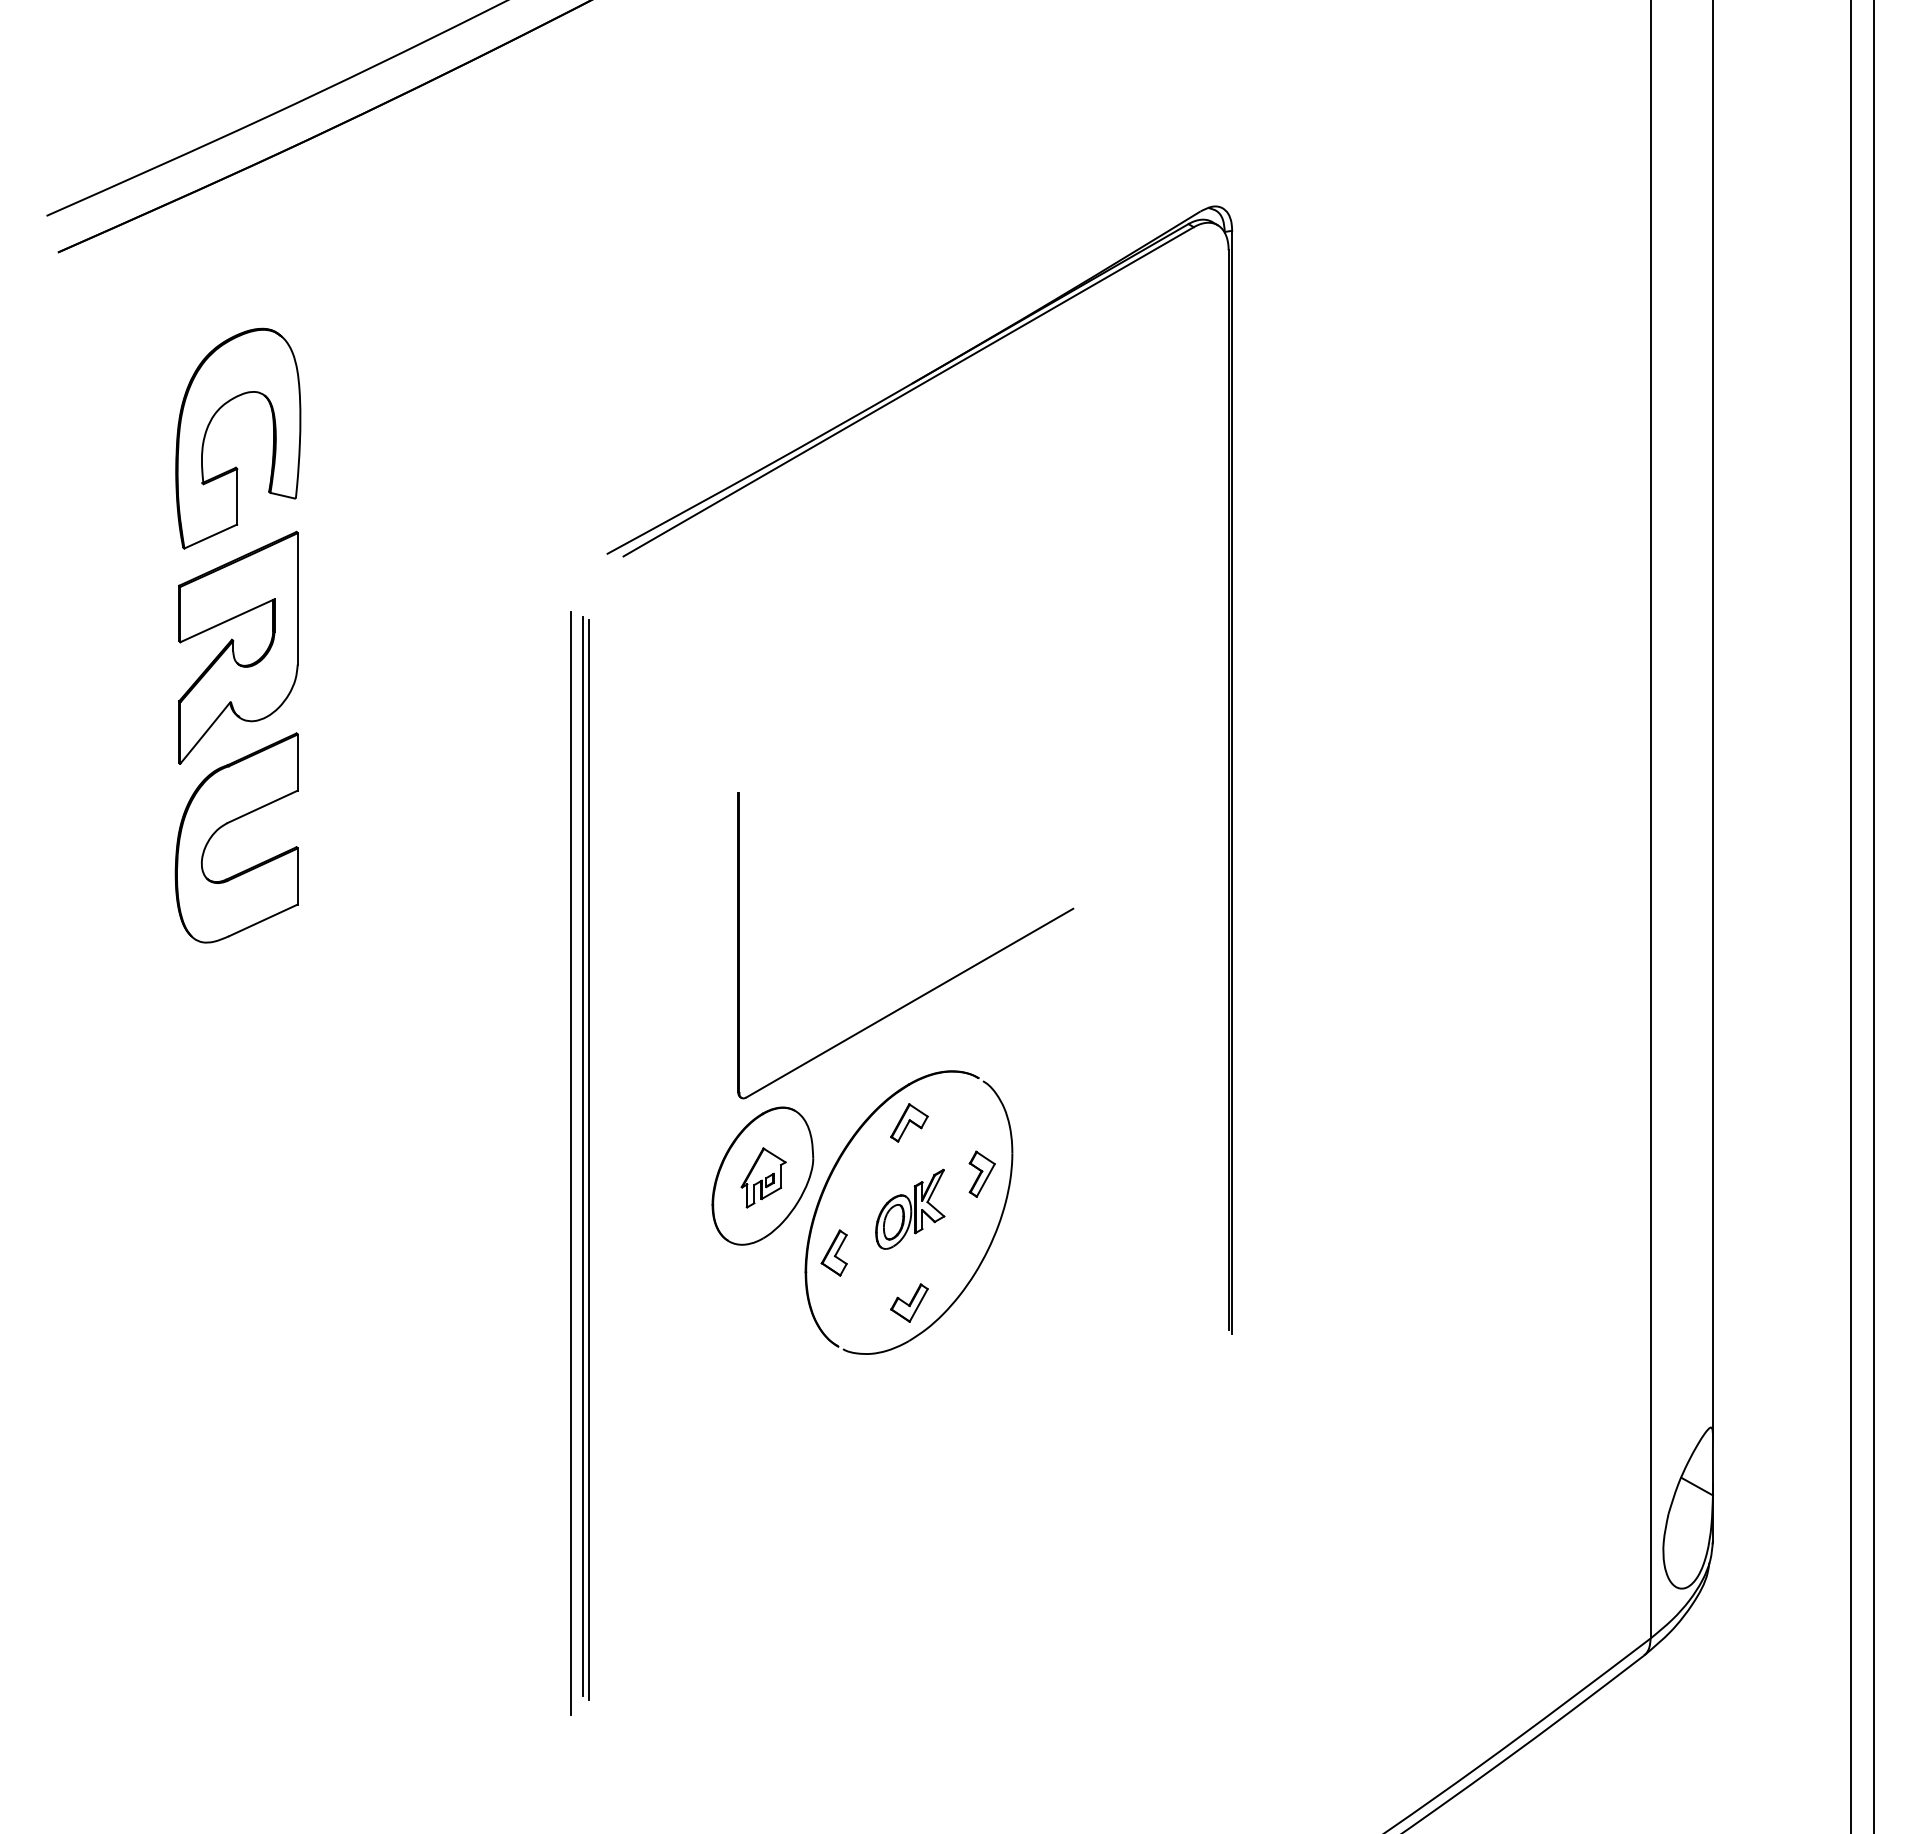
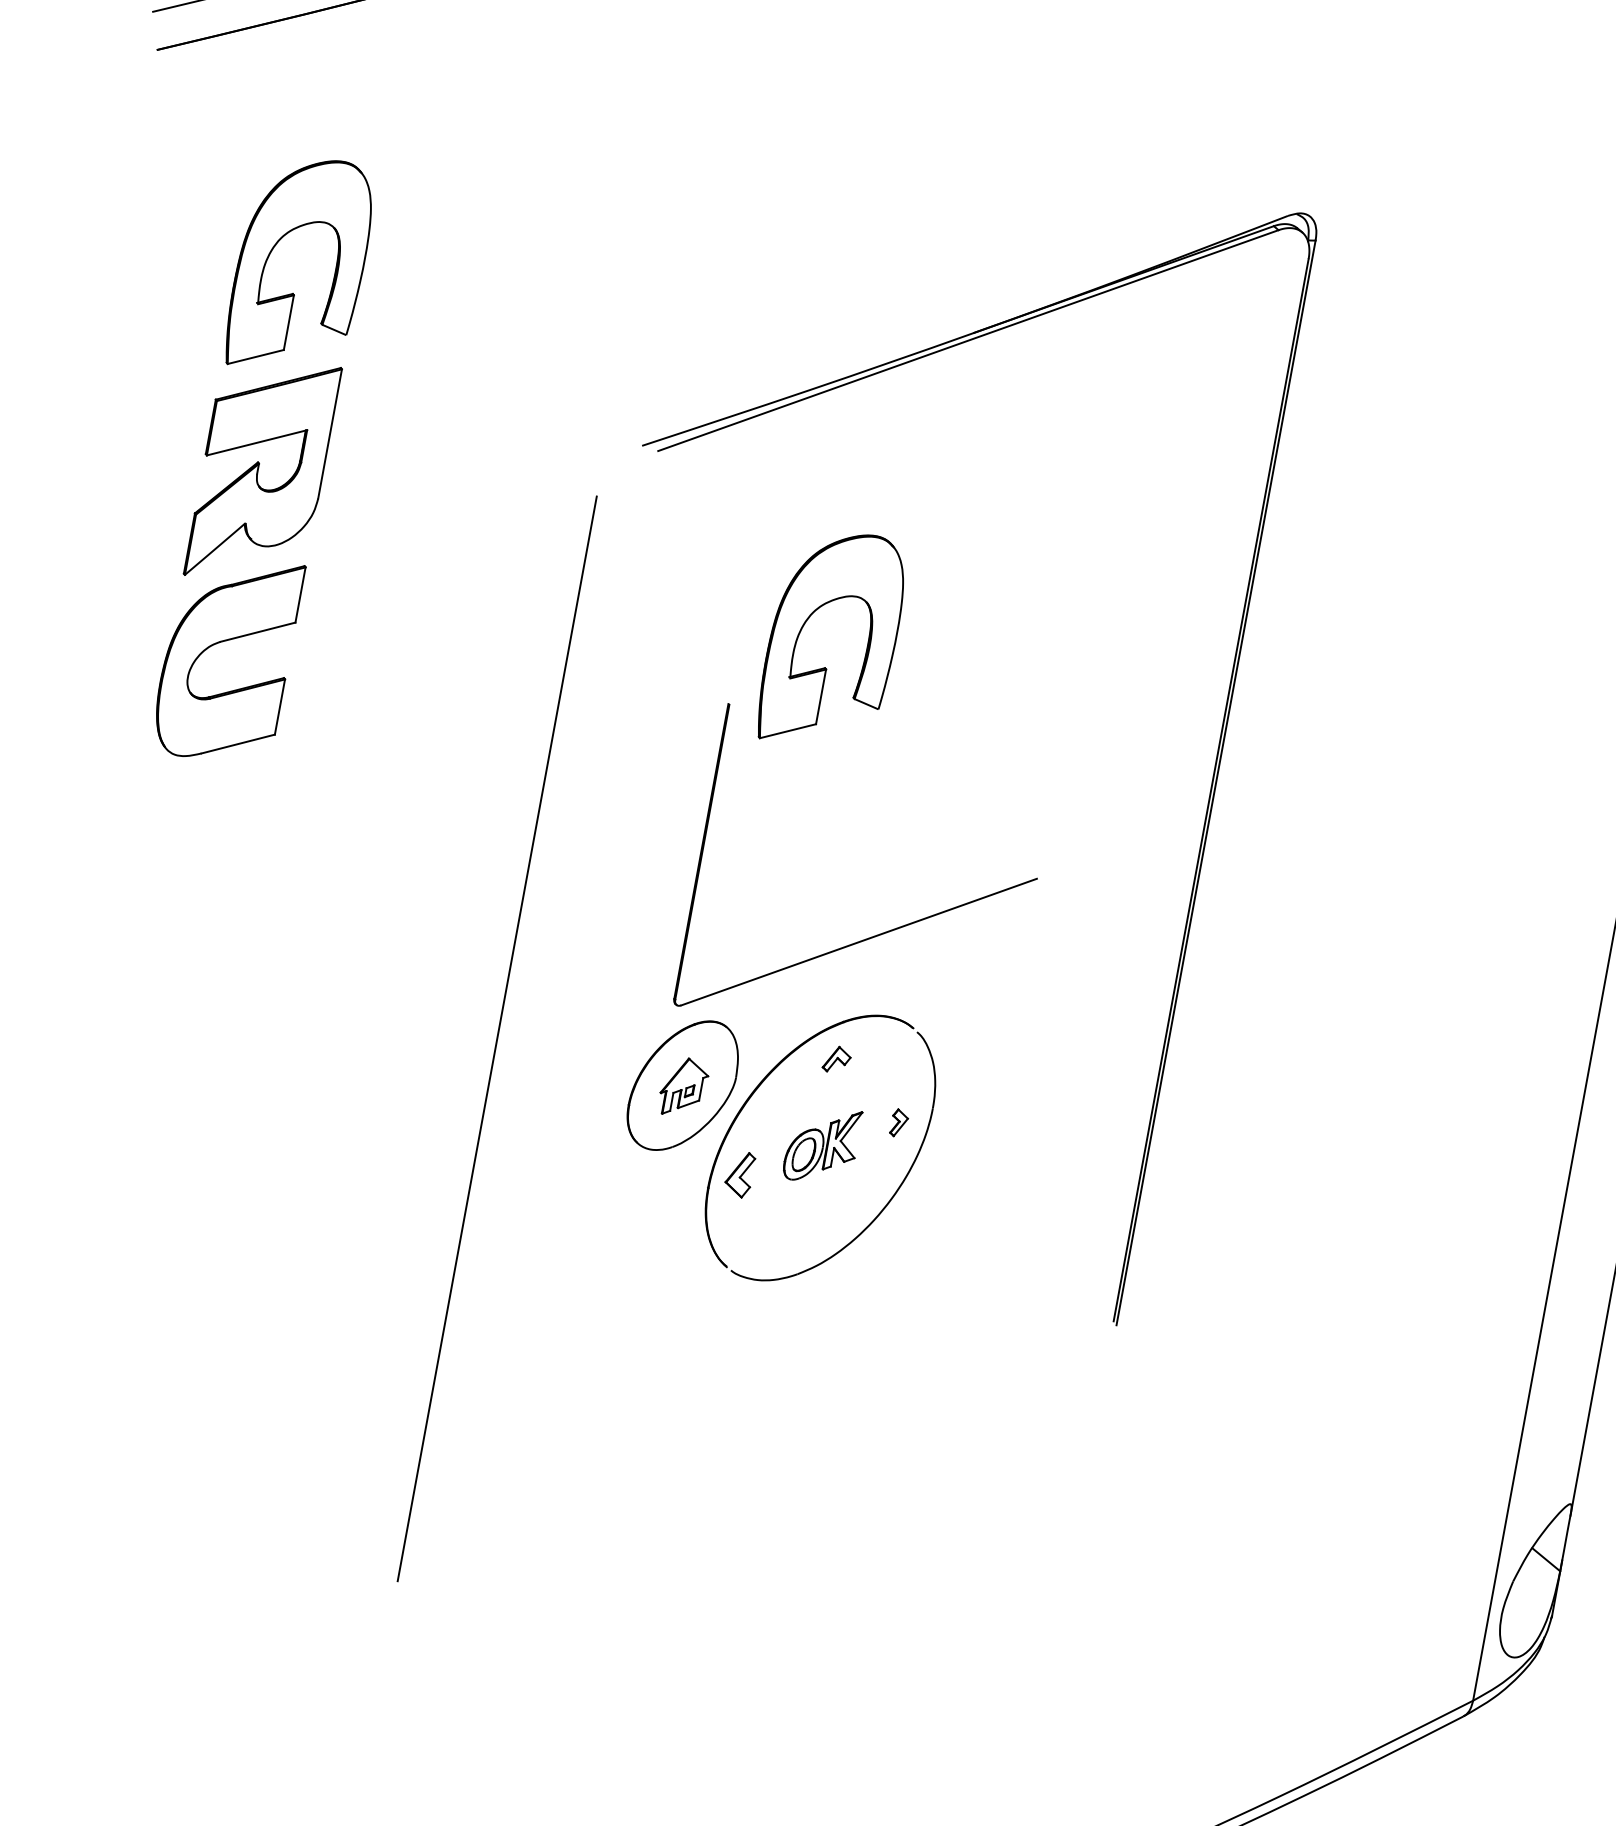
part: (827, 738) -> (825, 666), added
part: (909, 1122) -> (837, 1059), size x0.7
line: (583, 1156) -> (510, 1034), removed
line: (588, 1159) -> (514, 1037), removed
part: (981, 1173) -> (898, 1122), size x0.6
part: (909, 1302) -> (804, 1236), removed

